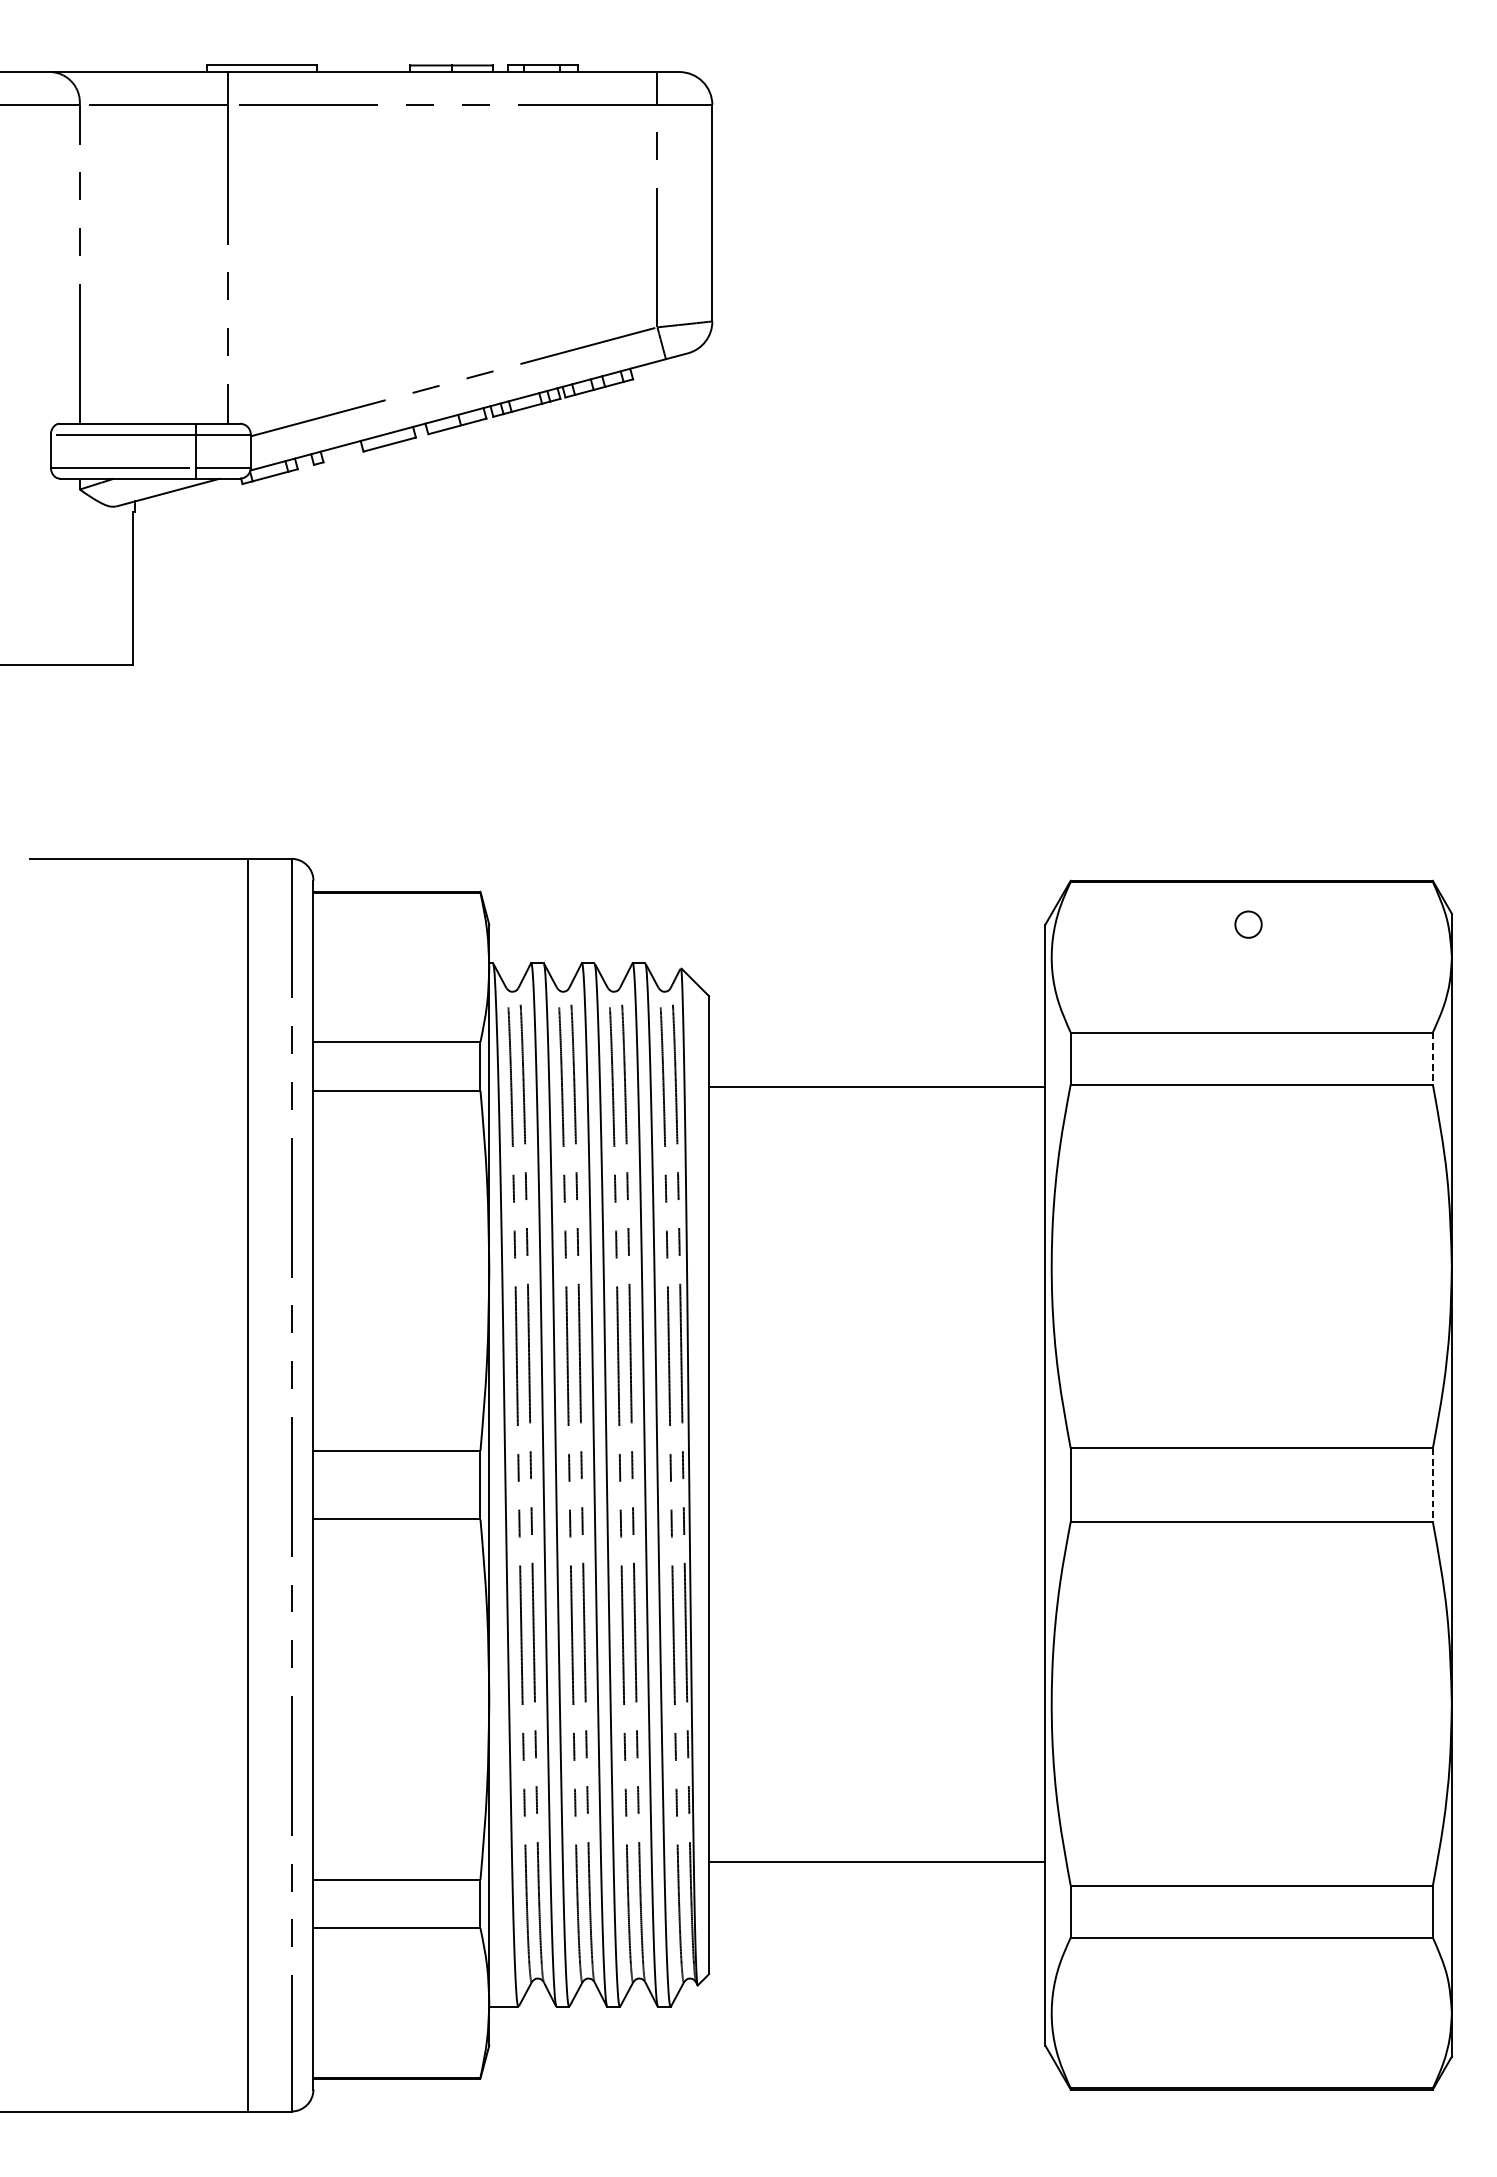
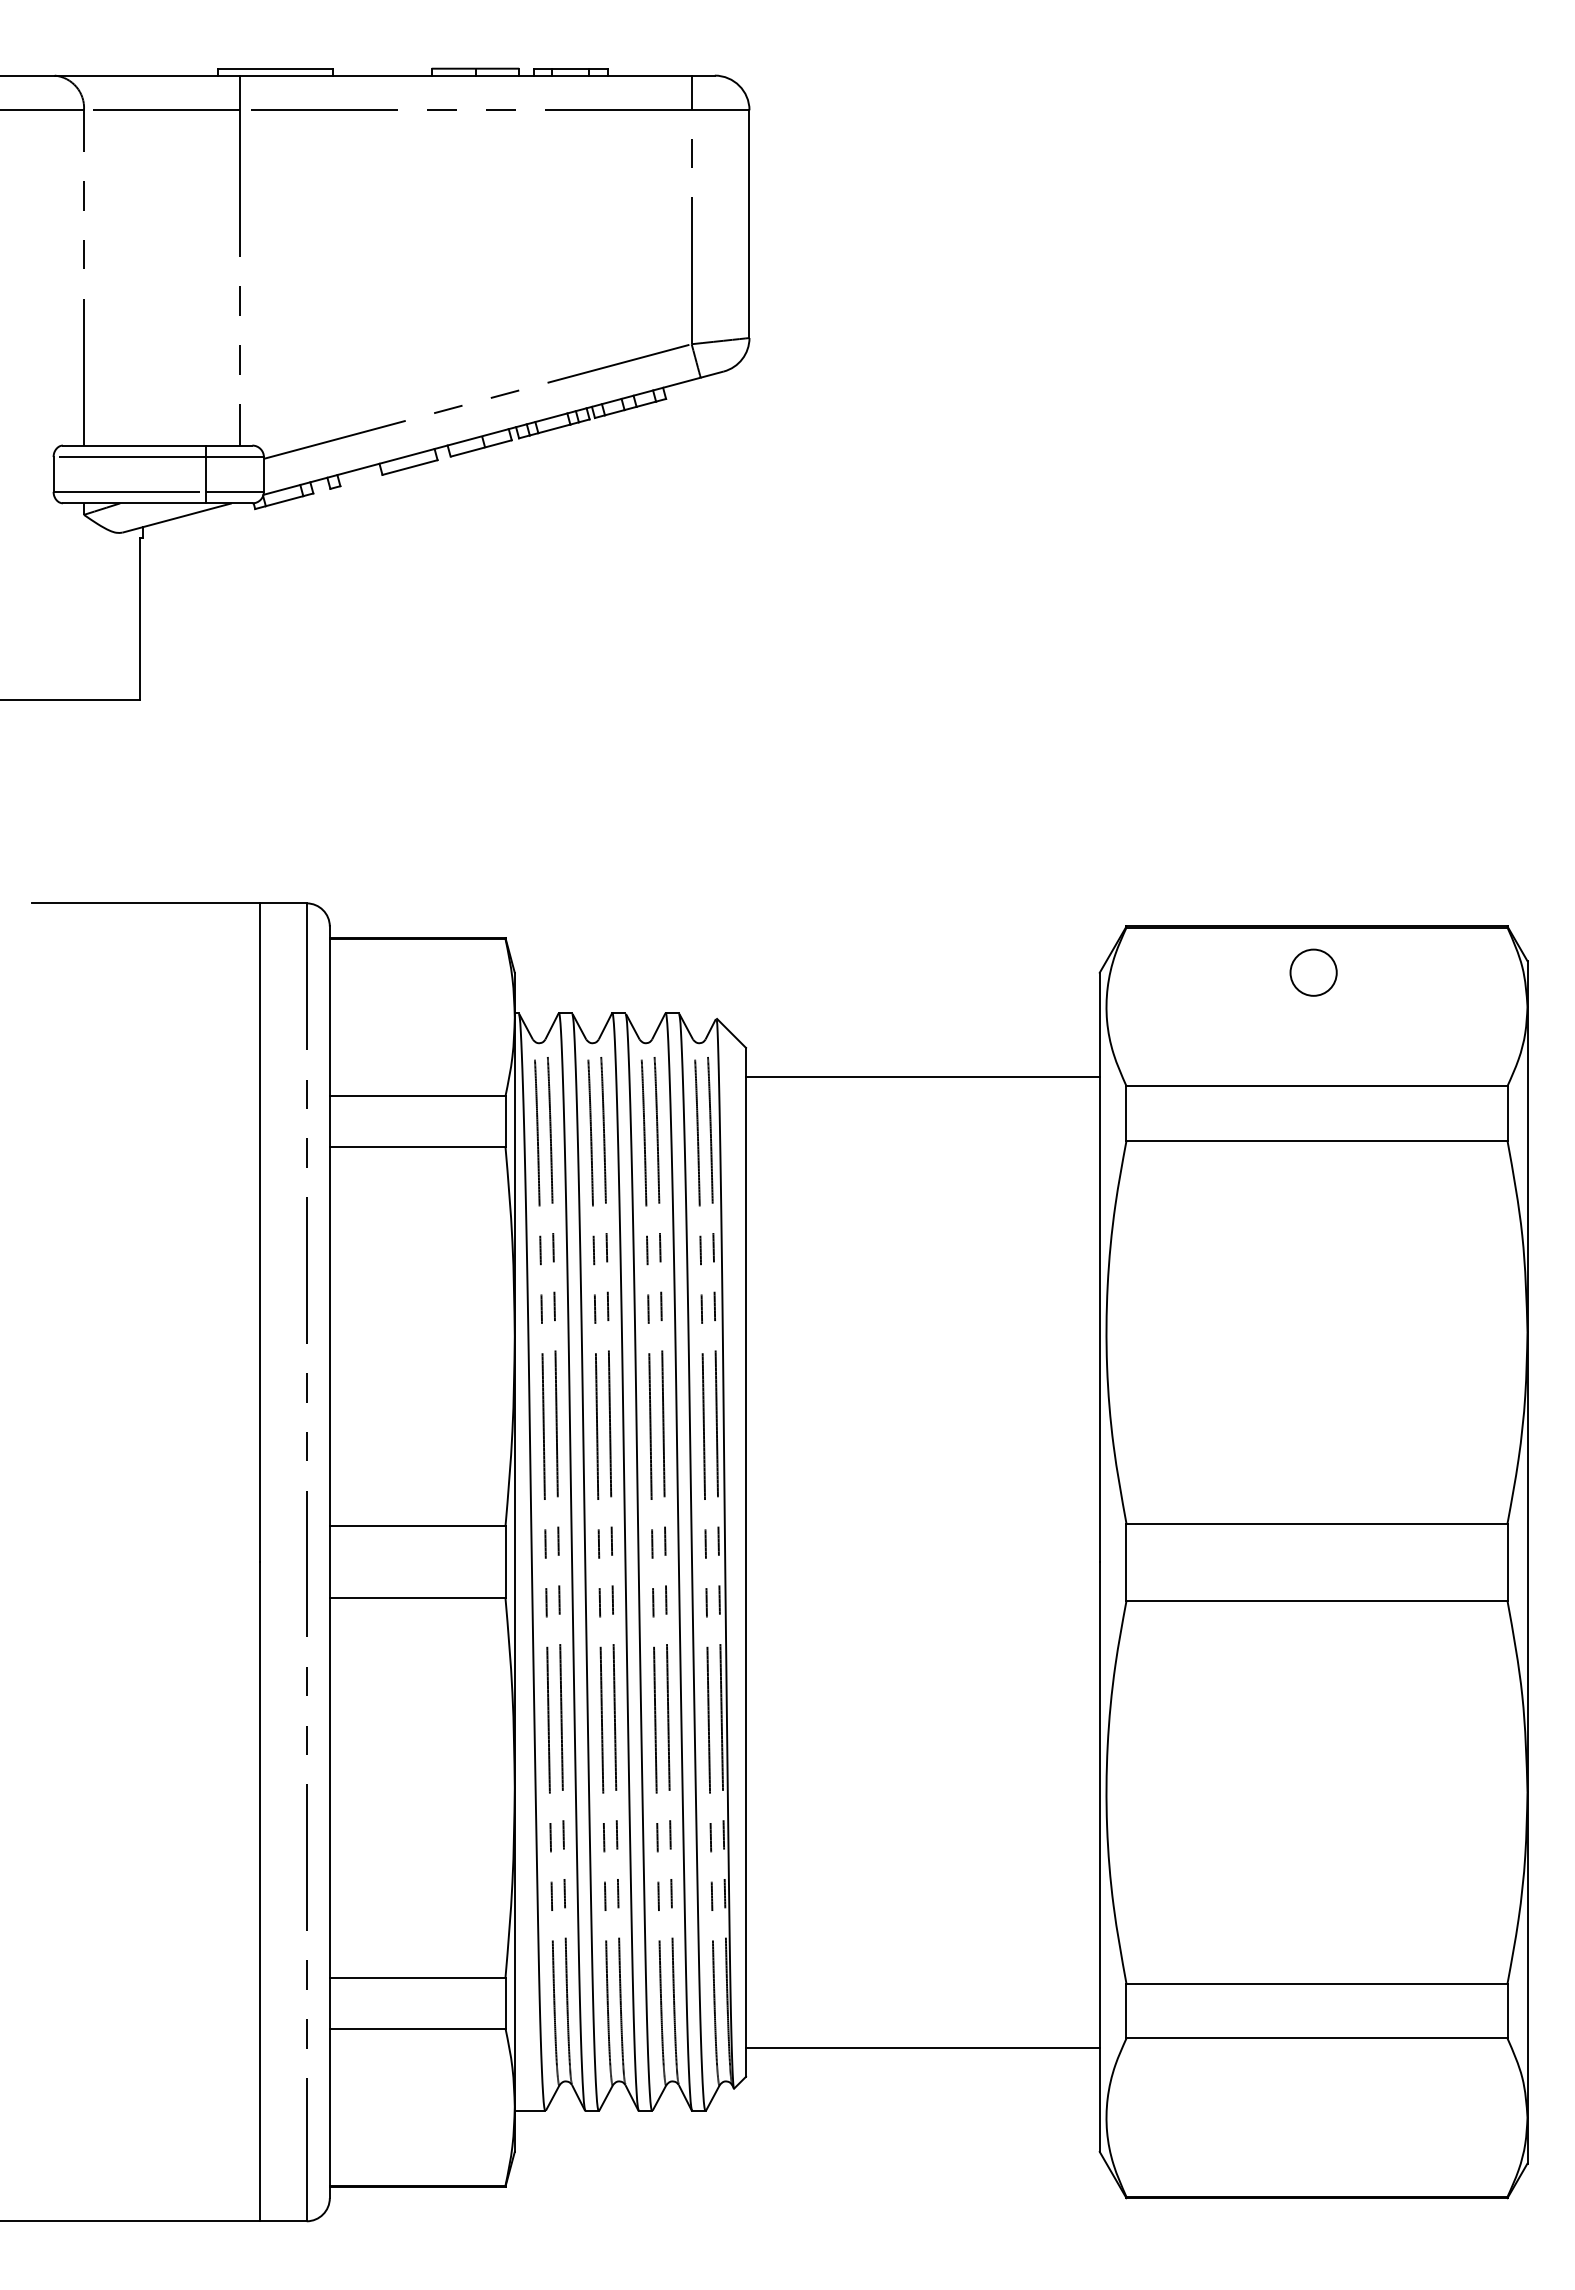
circle: (1248, 924) -> (1313, 972), size x1.67
line: (1432, 1059) -> (1507, 1114), dashed -> solid
line: (876, 1087) -> (922, 1076), moved
line: (1432, 1485) -> (1507, 1562), dashed -> solid
line: (876, 1861) -> (922, 2047), moved

